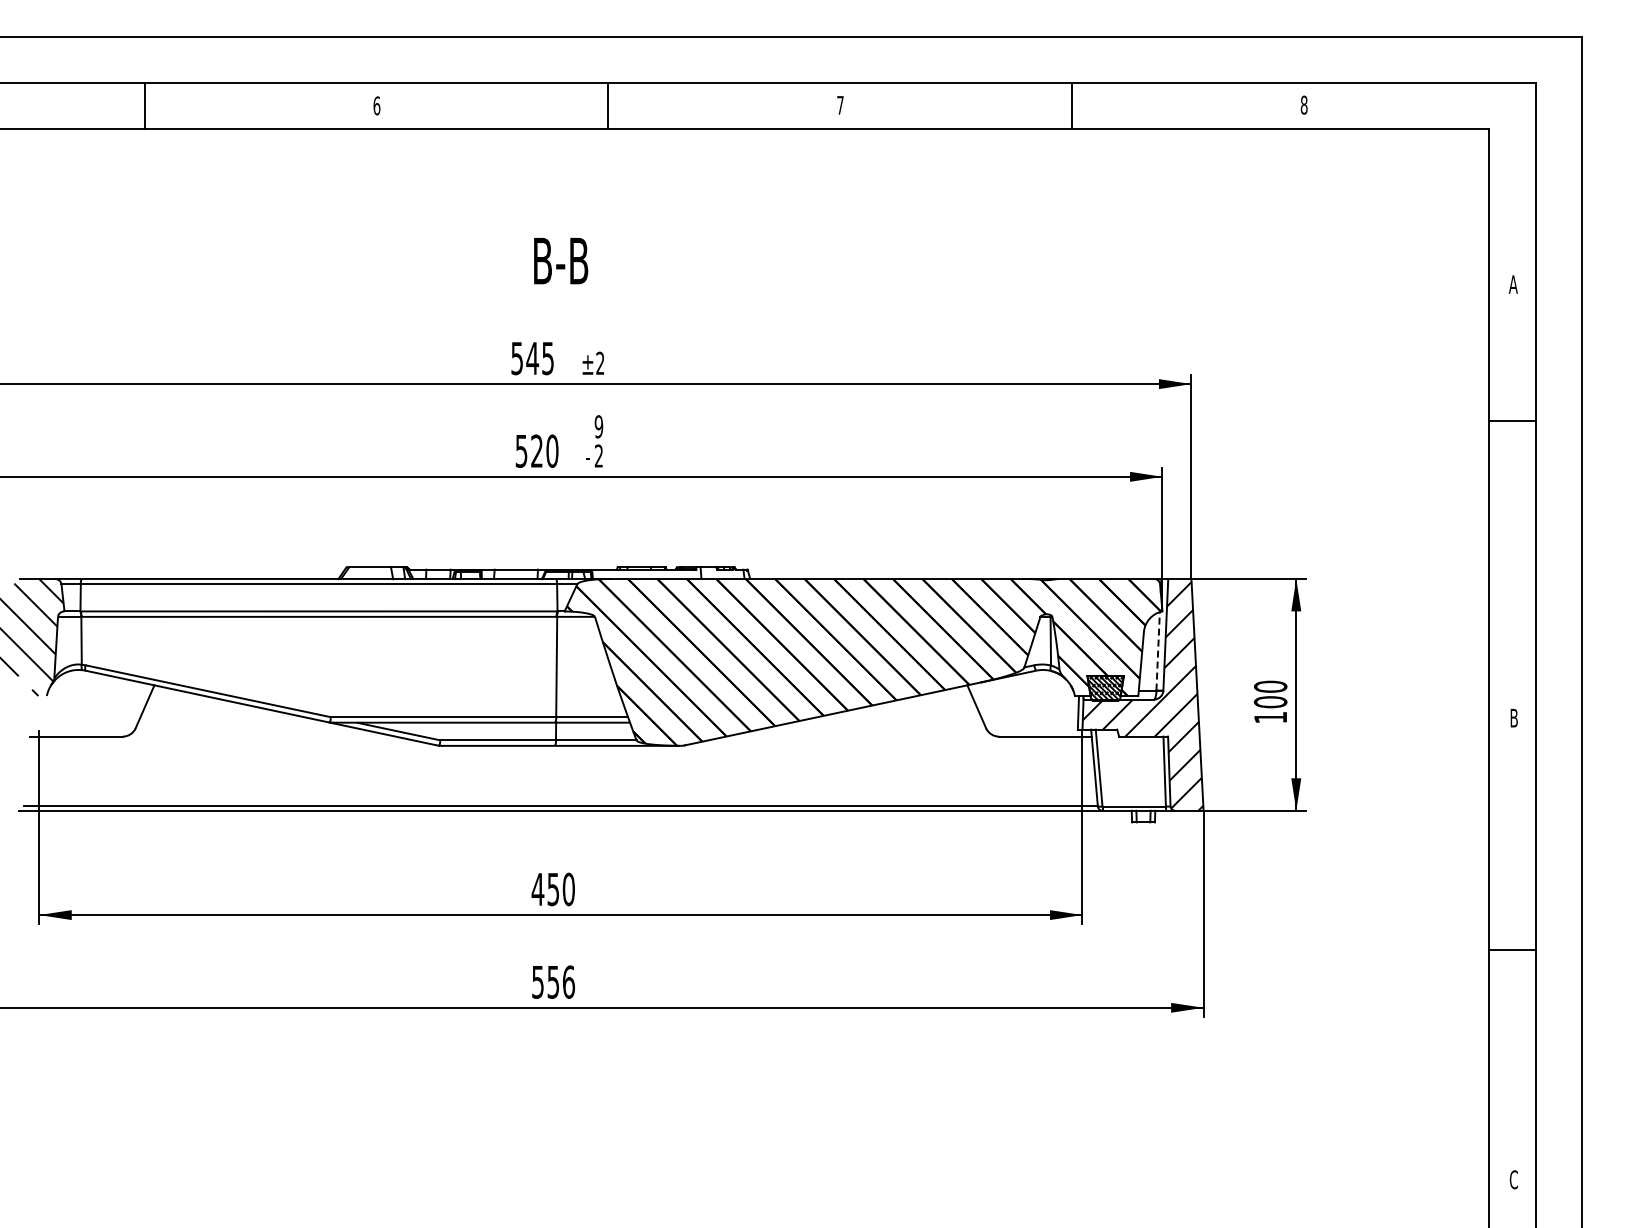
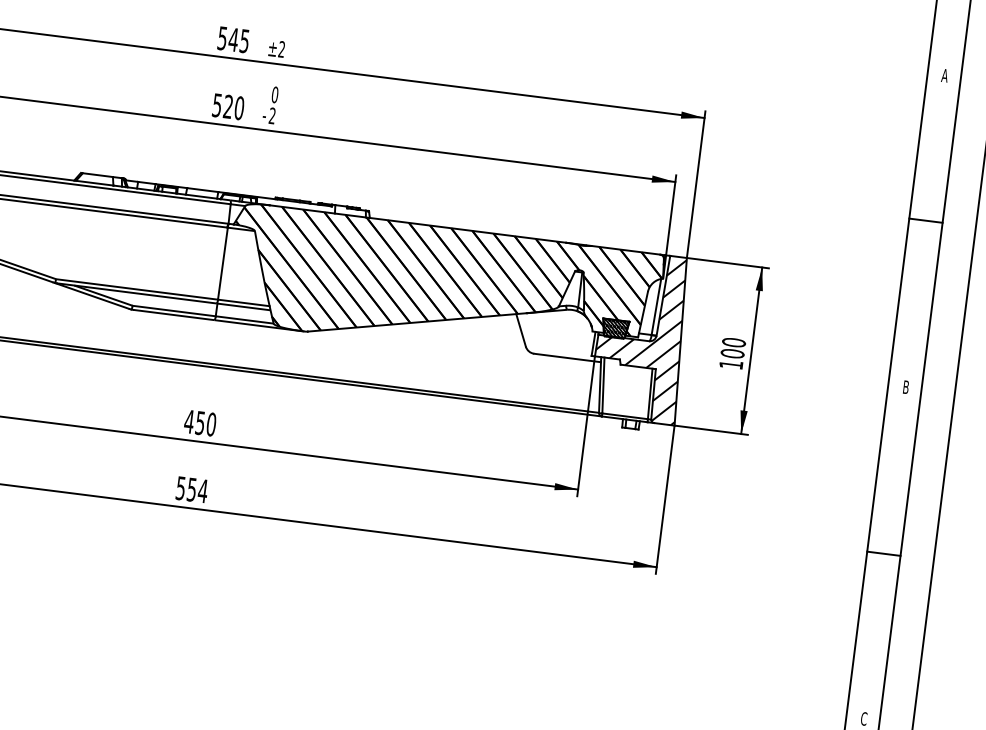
line: (1512, 421) -> (925, 220), moved
text: (598, 426) -> (274, 94), 9 -> 0
line: (1158, 650) -> (656, 306), dashed -> solid
text: (568, 981) -> (202, 490), 556 -> 554

